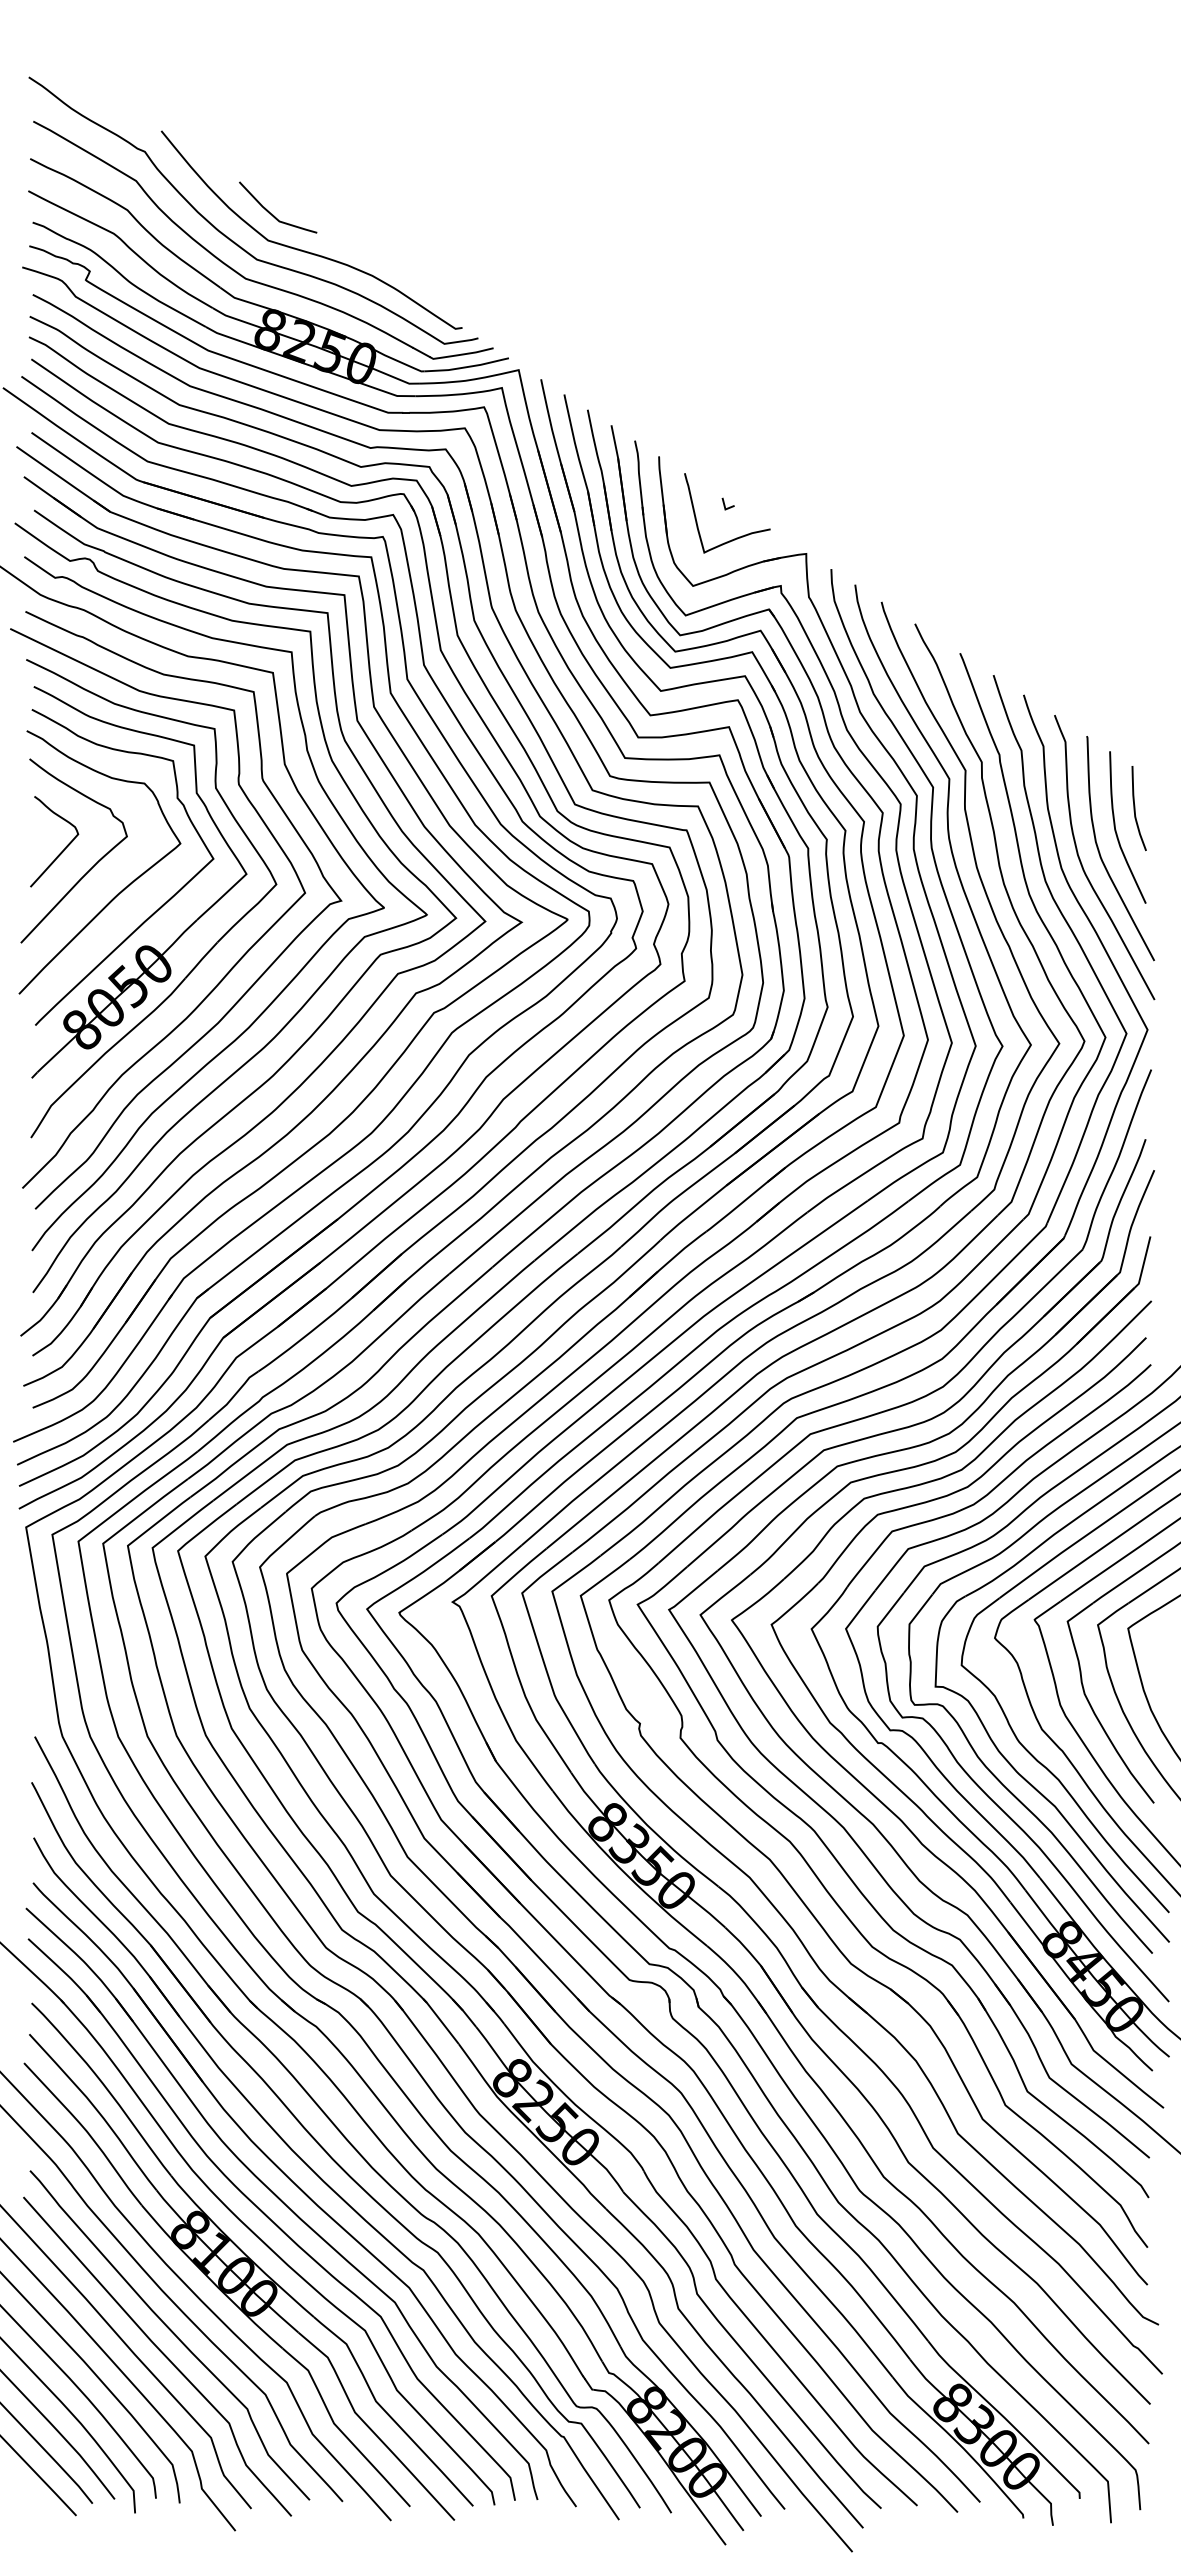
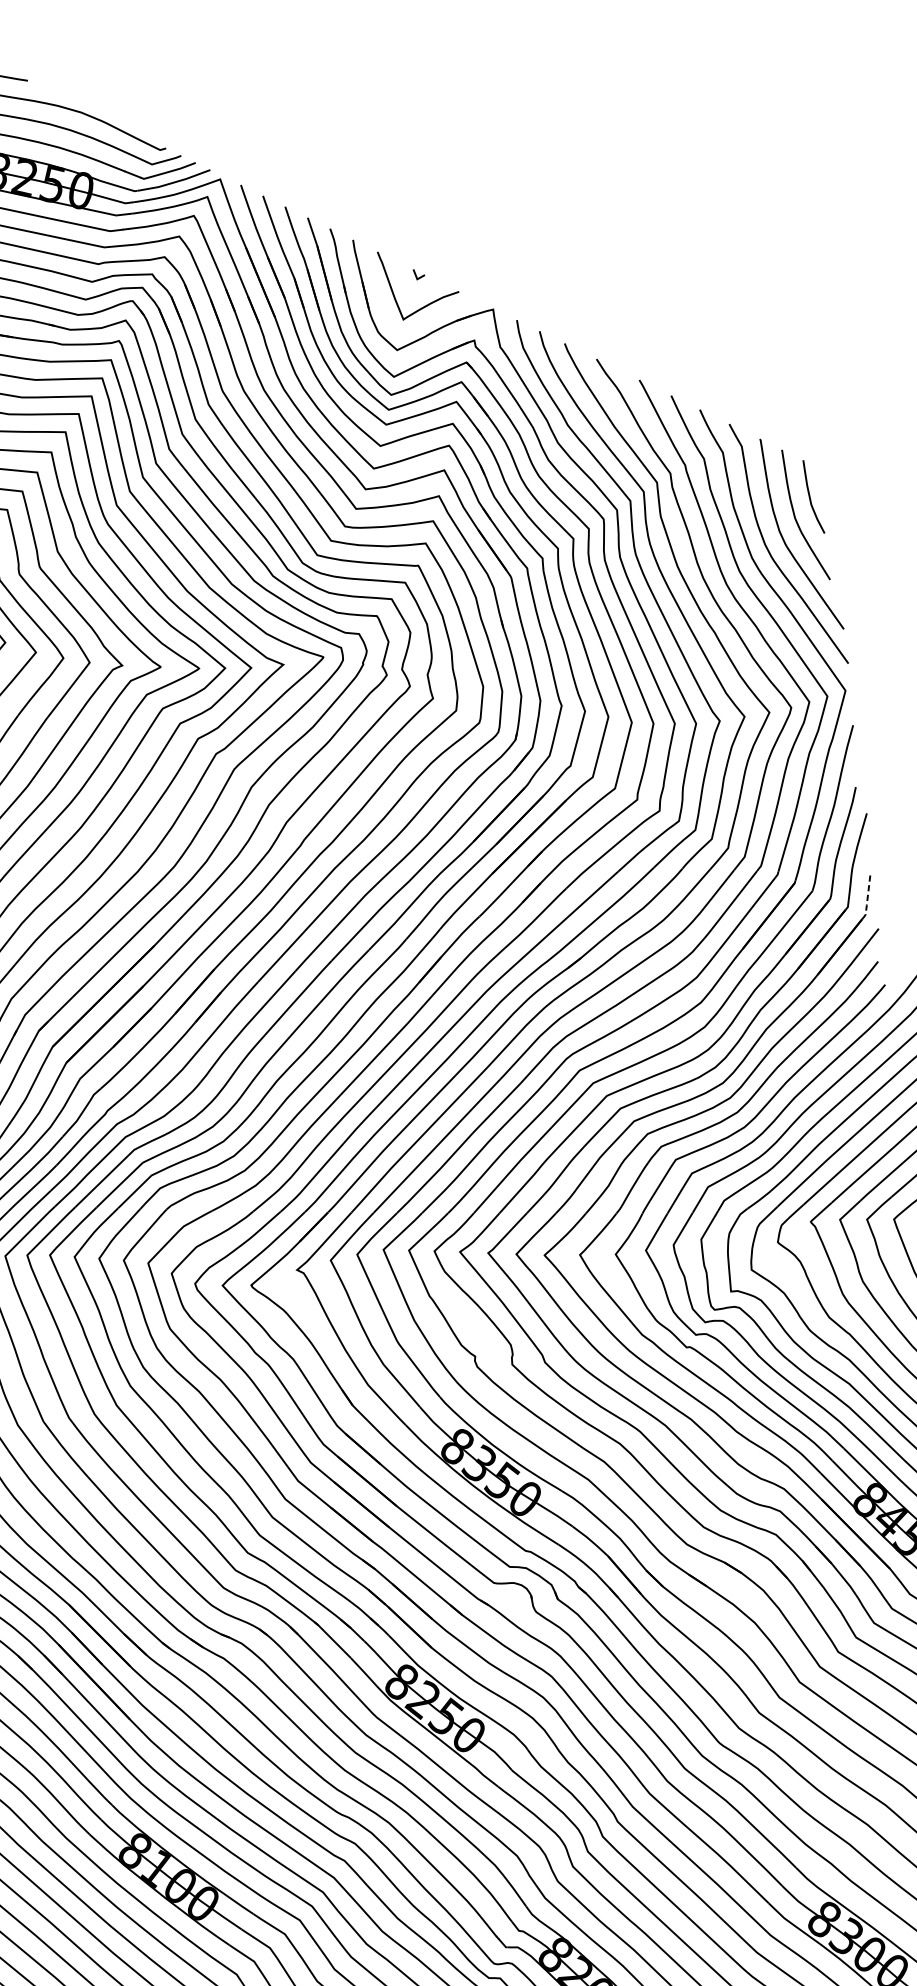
line: (1143, 1264) -> (867, 897), solid -> dashed

